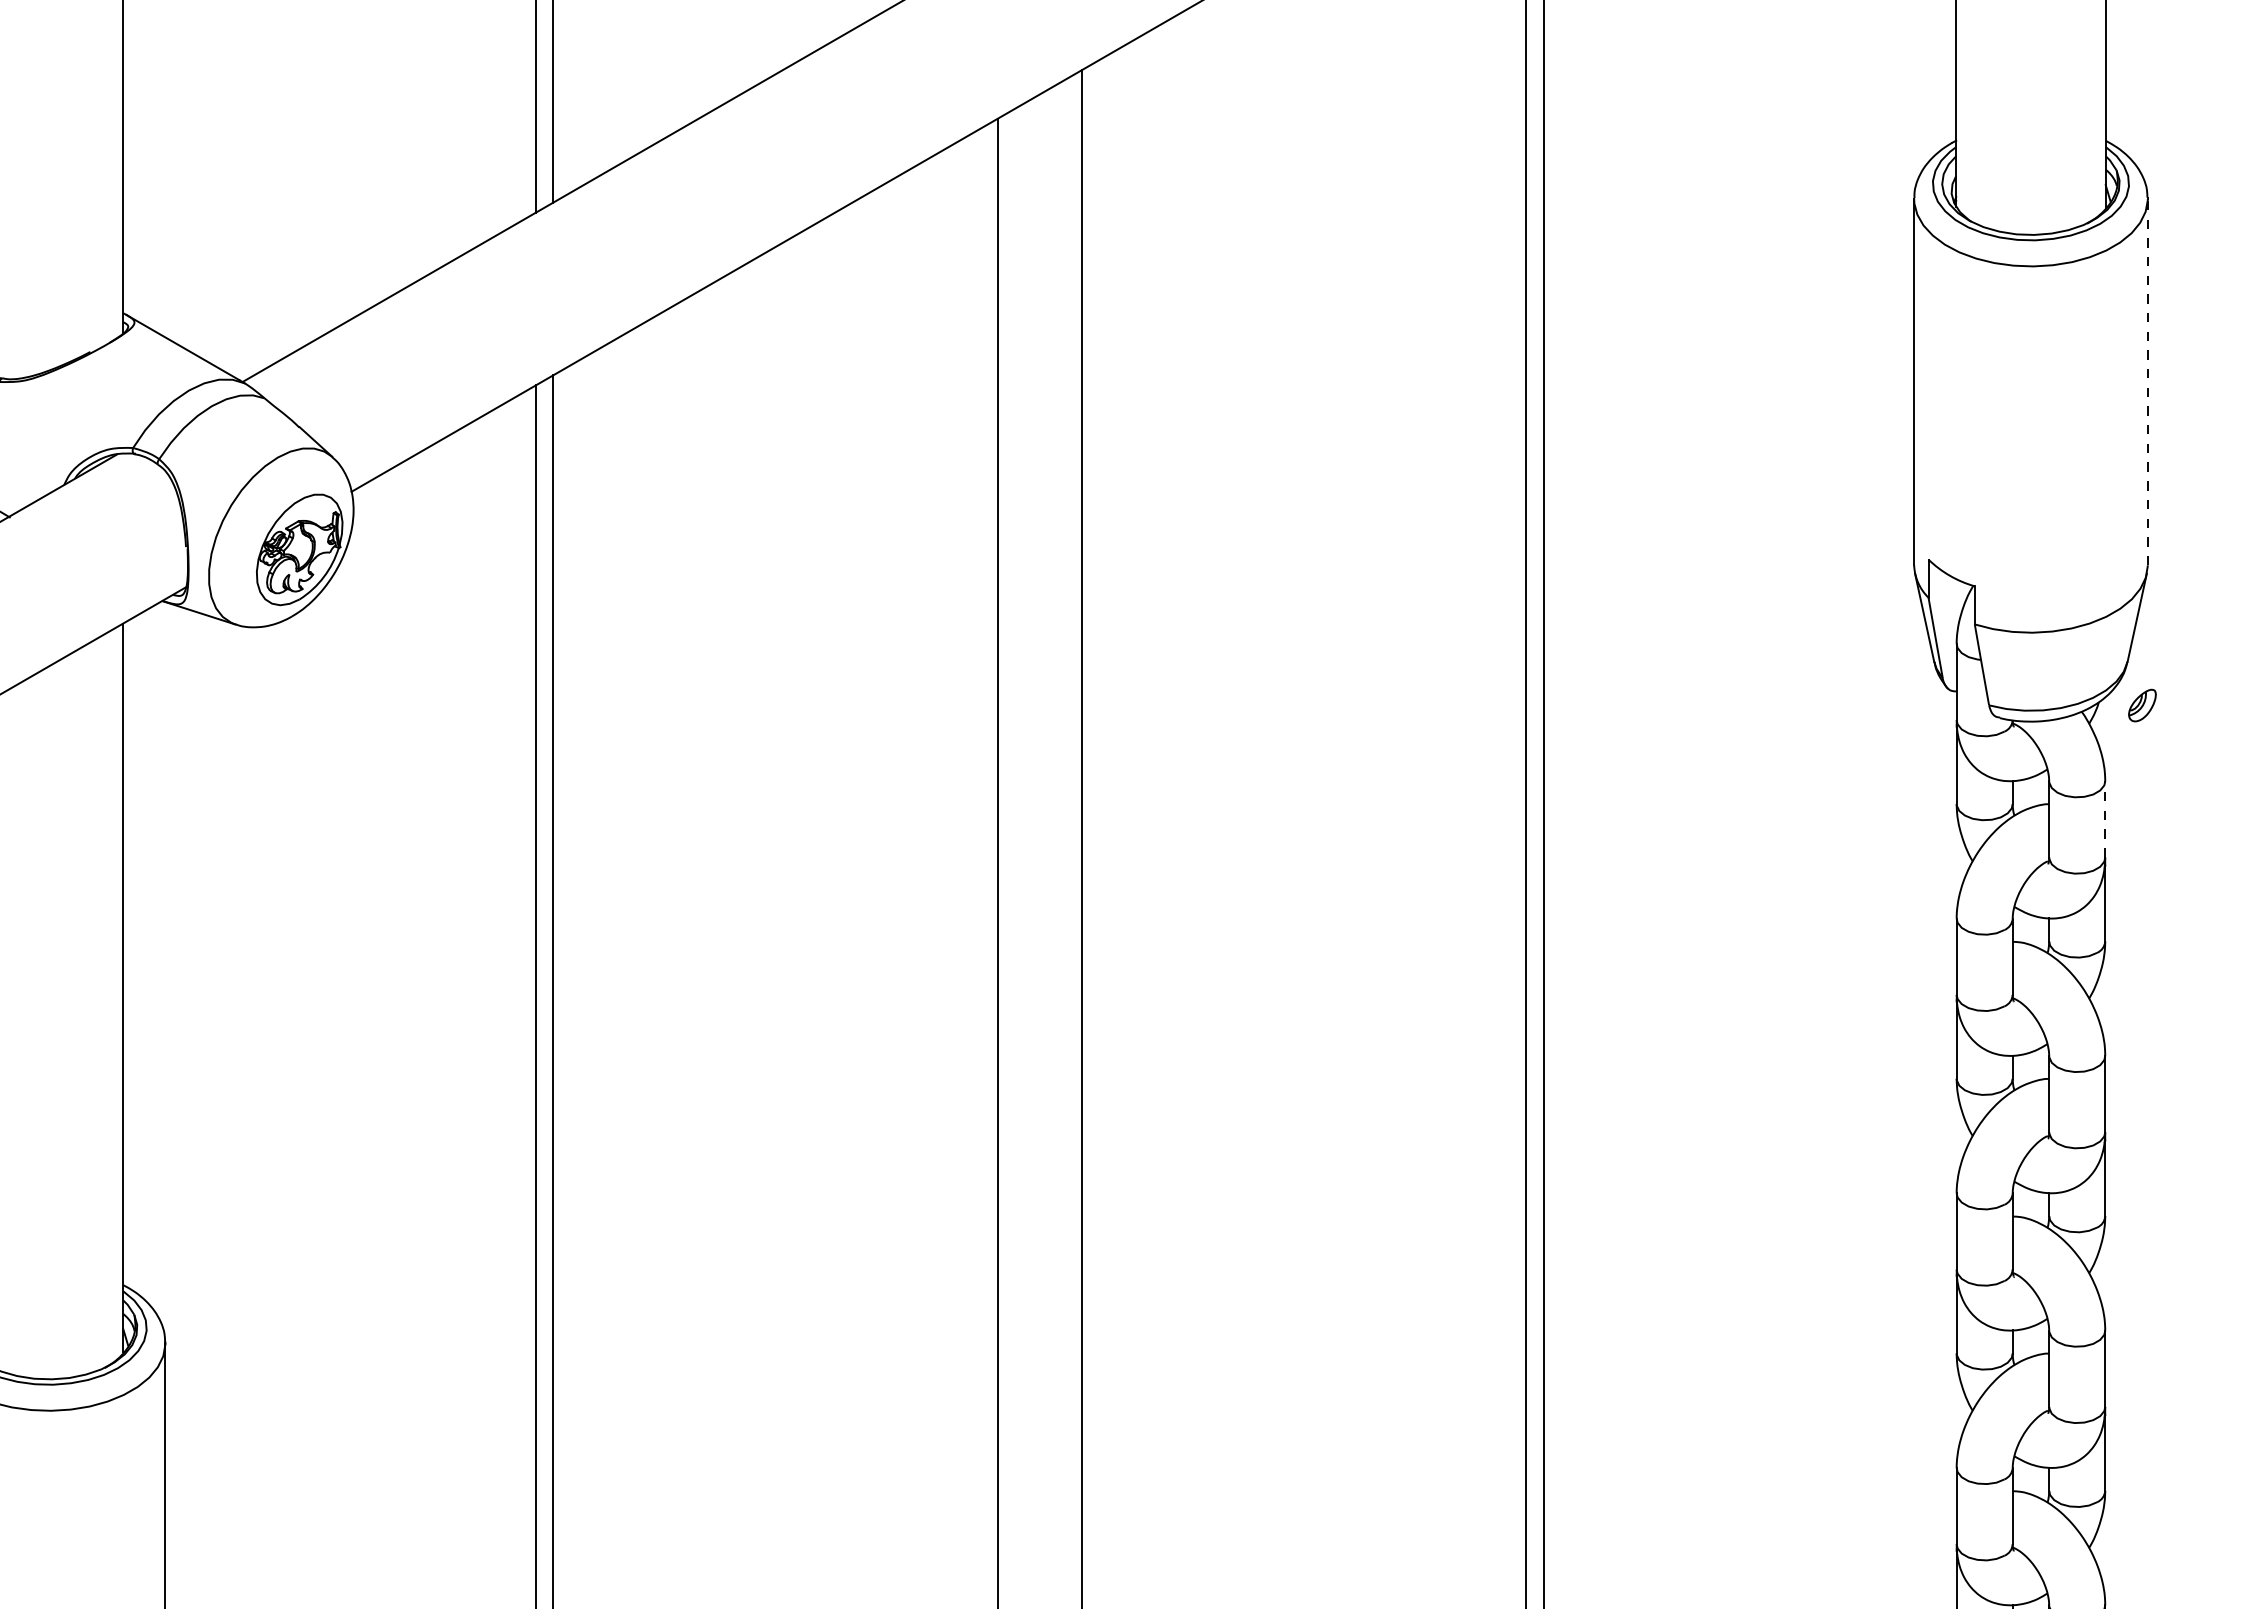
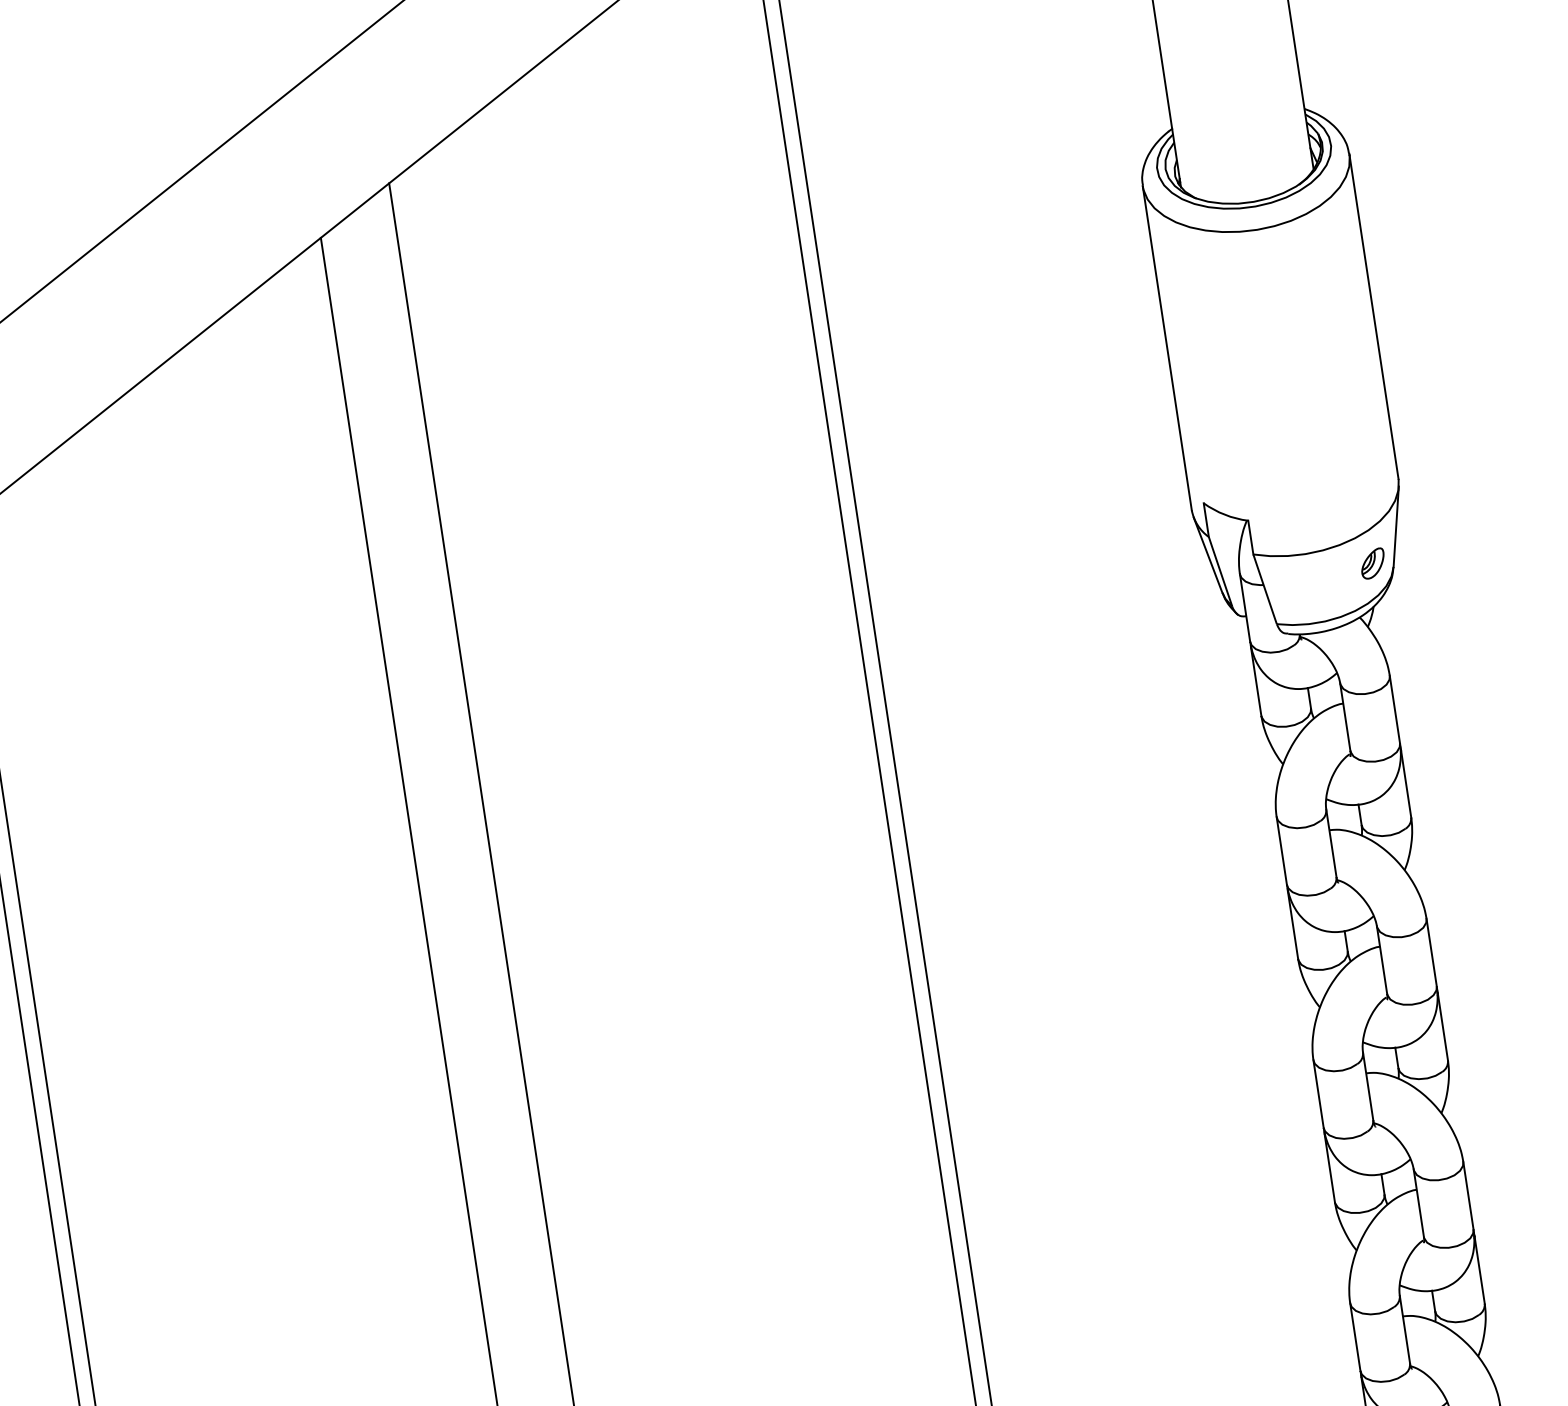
line: (2147, 381) -> (1373, 316), dashed -> solid
part: (2142, 705) -> (1373, 563), moved
line: (2105, 818) -> (1394, 708), dashed -> solid

